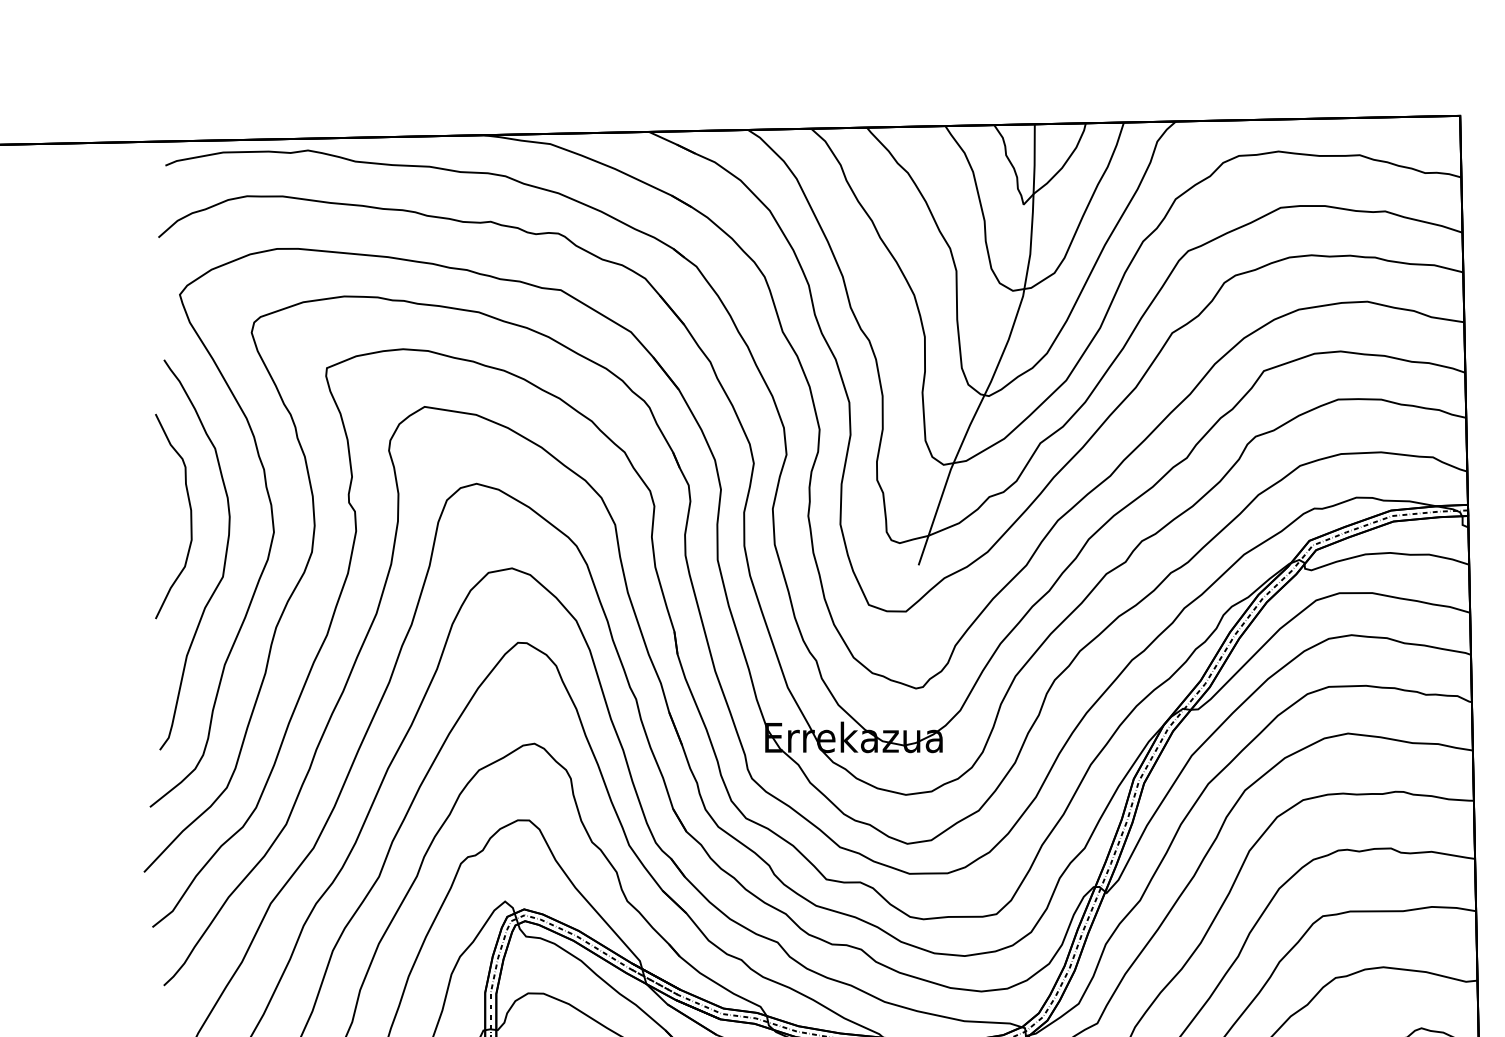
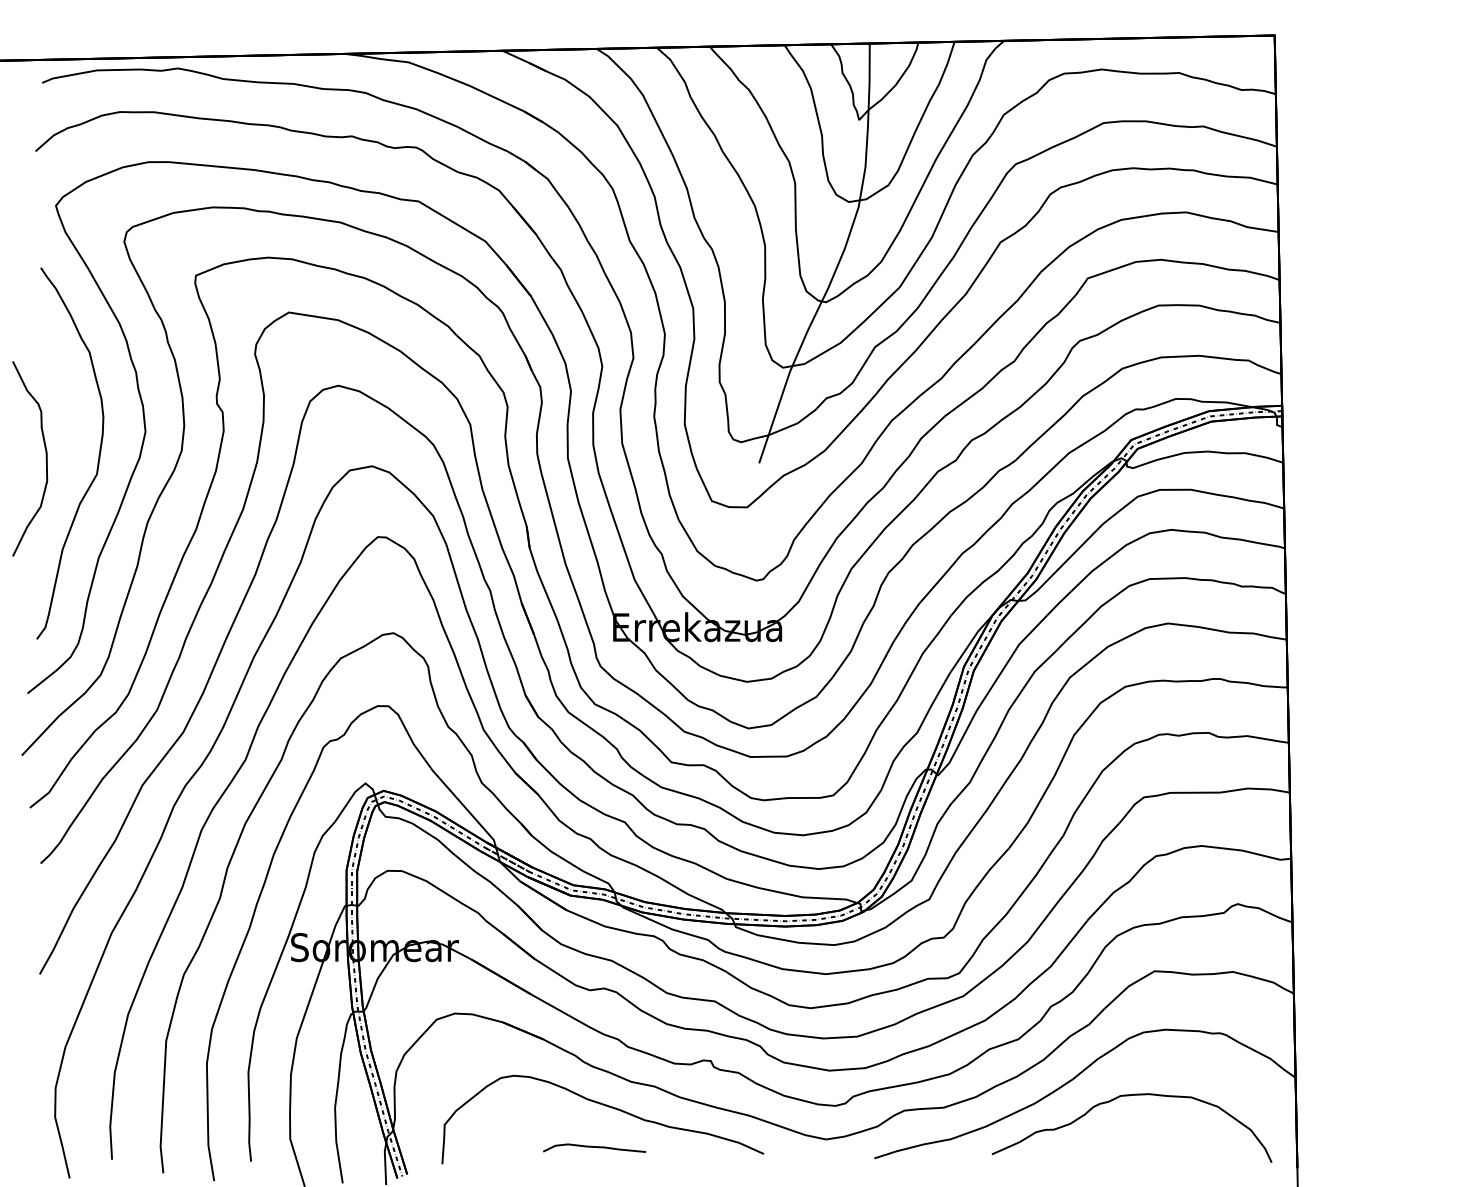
curve: (189, 516) -> (45, 458), moved

